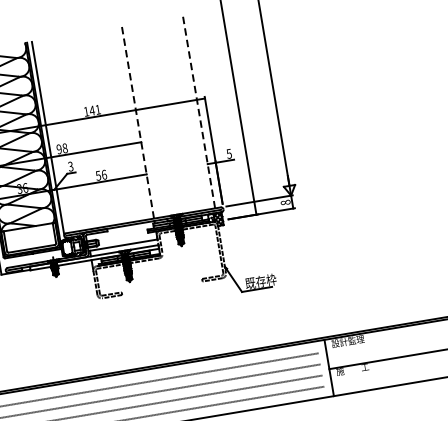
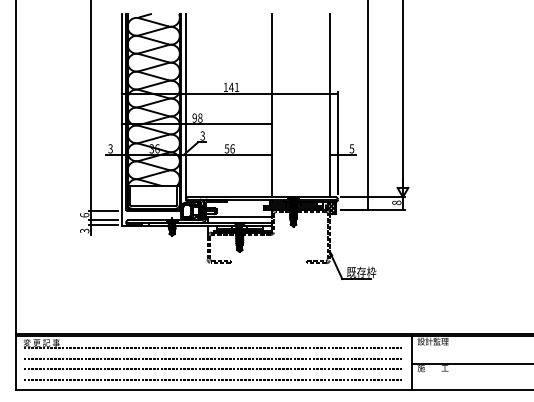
line: (199, 112) -> (330, 105), dashed -> solid
line: (138, 122) -> (272, 105), dashed -> solid

